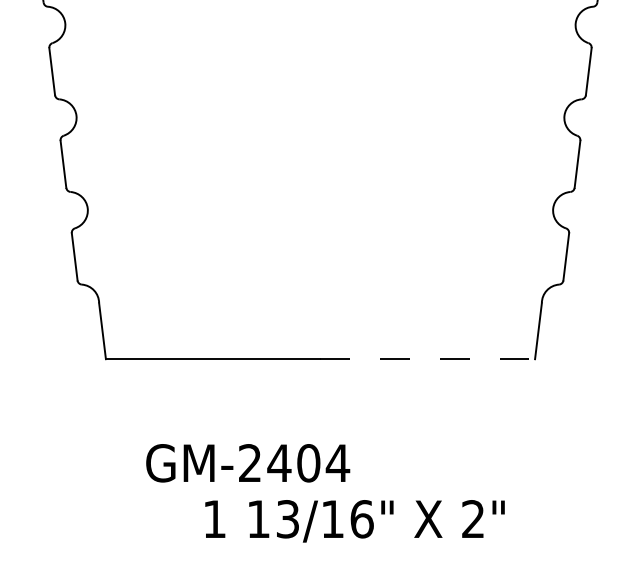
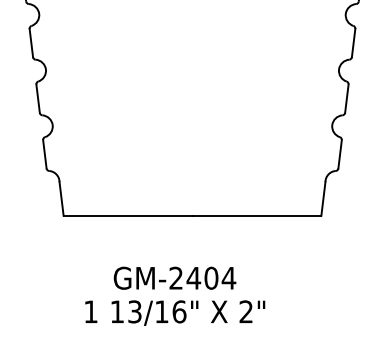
line: (428, 358) -> (257, 215), dashed -> solid
text: (247, 461) -> (174, 277), moved
text: (355, 520) -> (175, 312), moved

